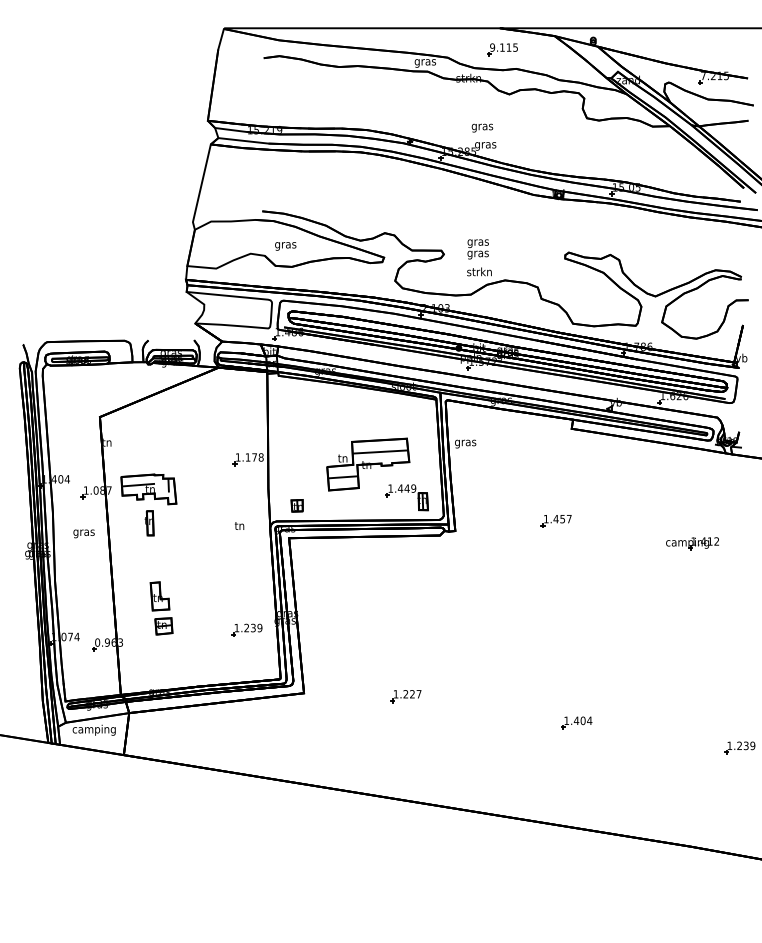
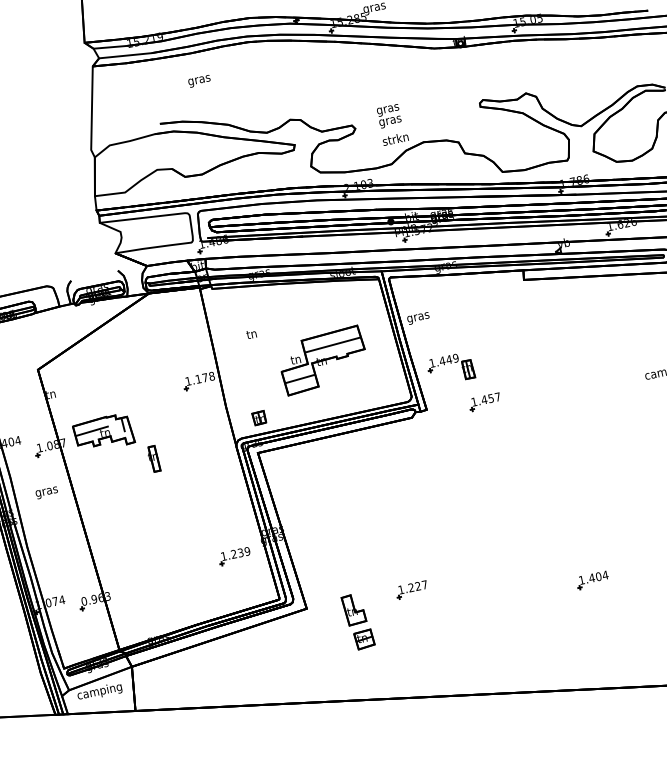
text: (285, 246) -> (199, 81), moved
part: (406, 497) -> (450, 368), moved
part: (555, 521) -> (484, 402), moved
part: (149, 523) -> (153, 459), moved
text: (239, 525) -> (251, 333), moved
part: (161, 608) -> (358, 621), moved

